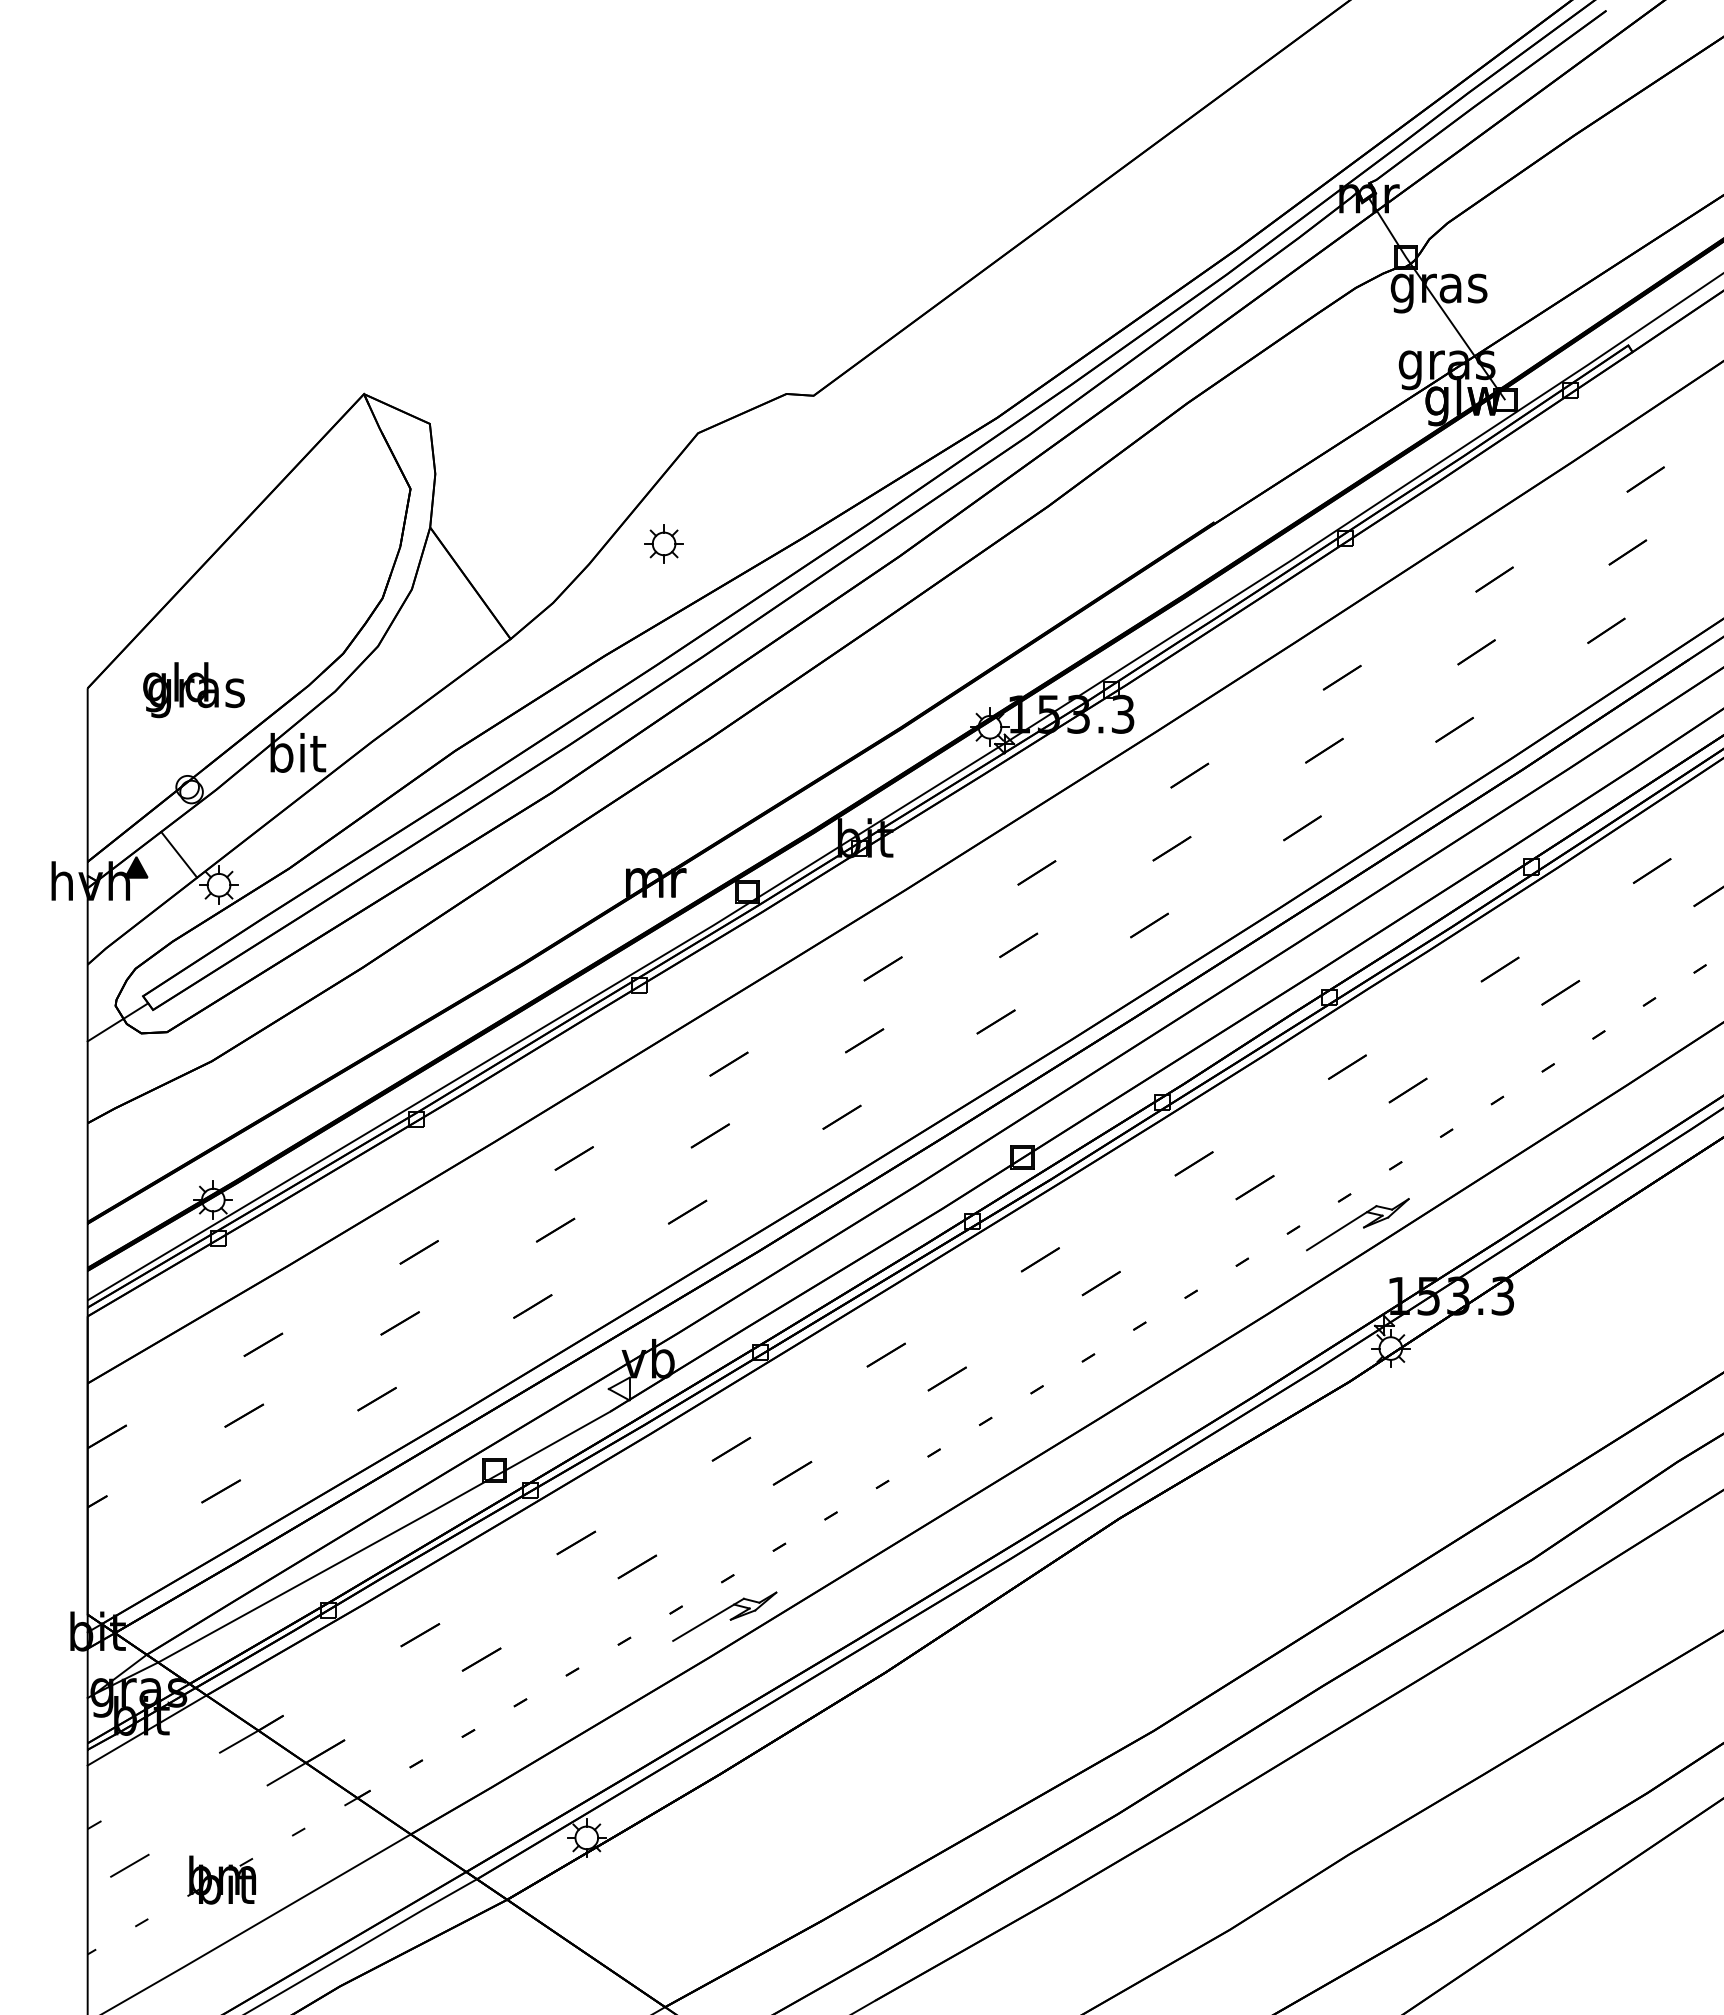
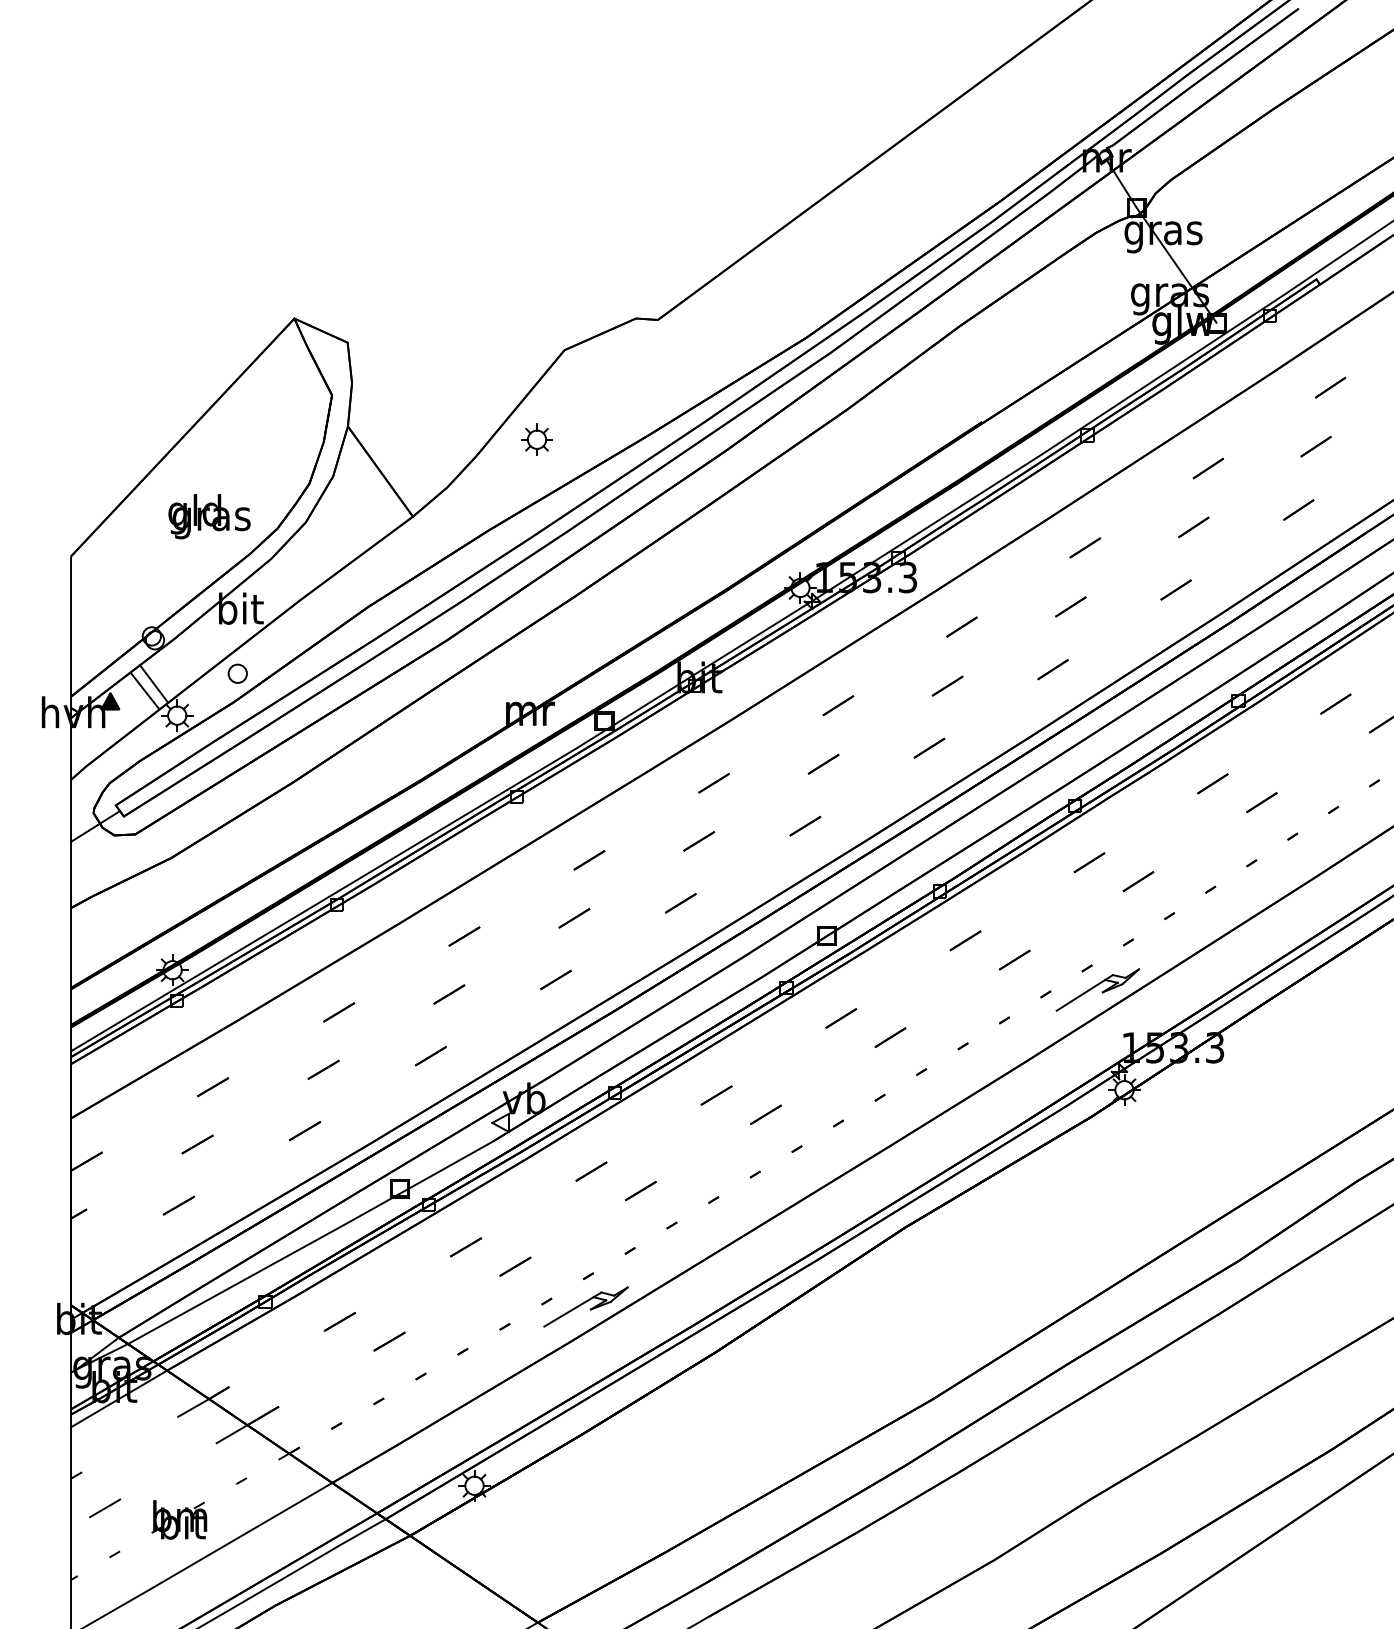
text: (193, 690) -> (209, 517), moved
part: (293, 833) -> (237, 673), added
line: (190, 845) -> (154, 683), added

